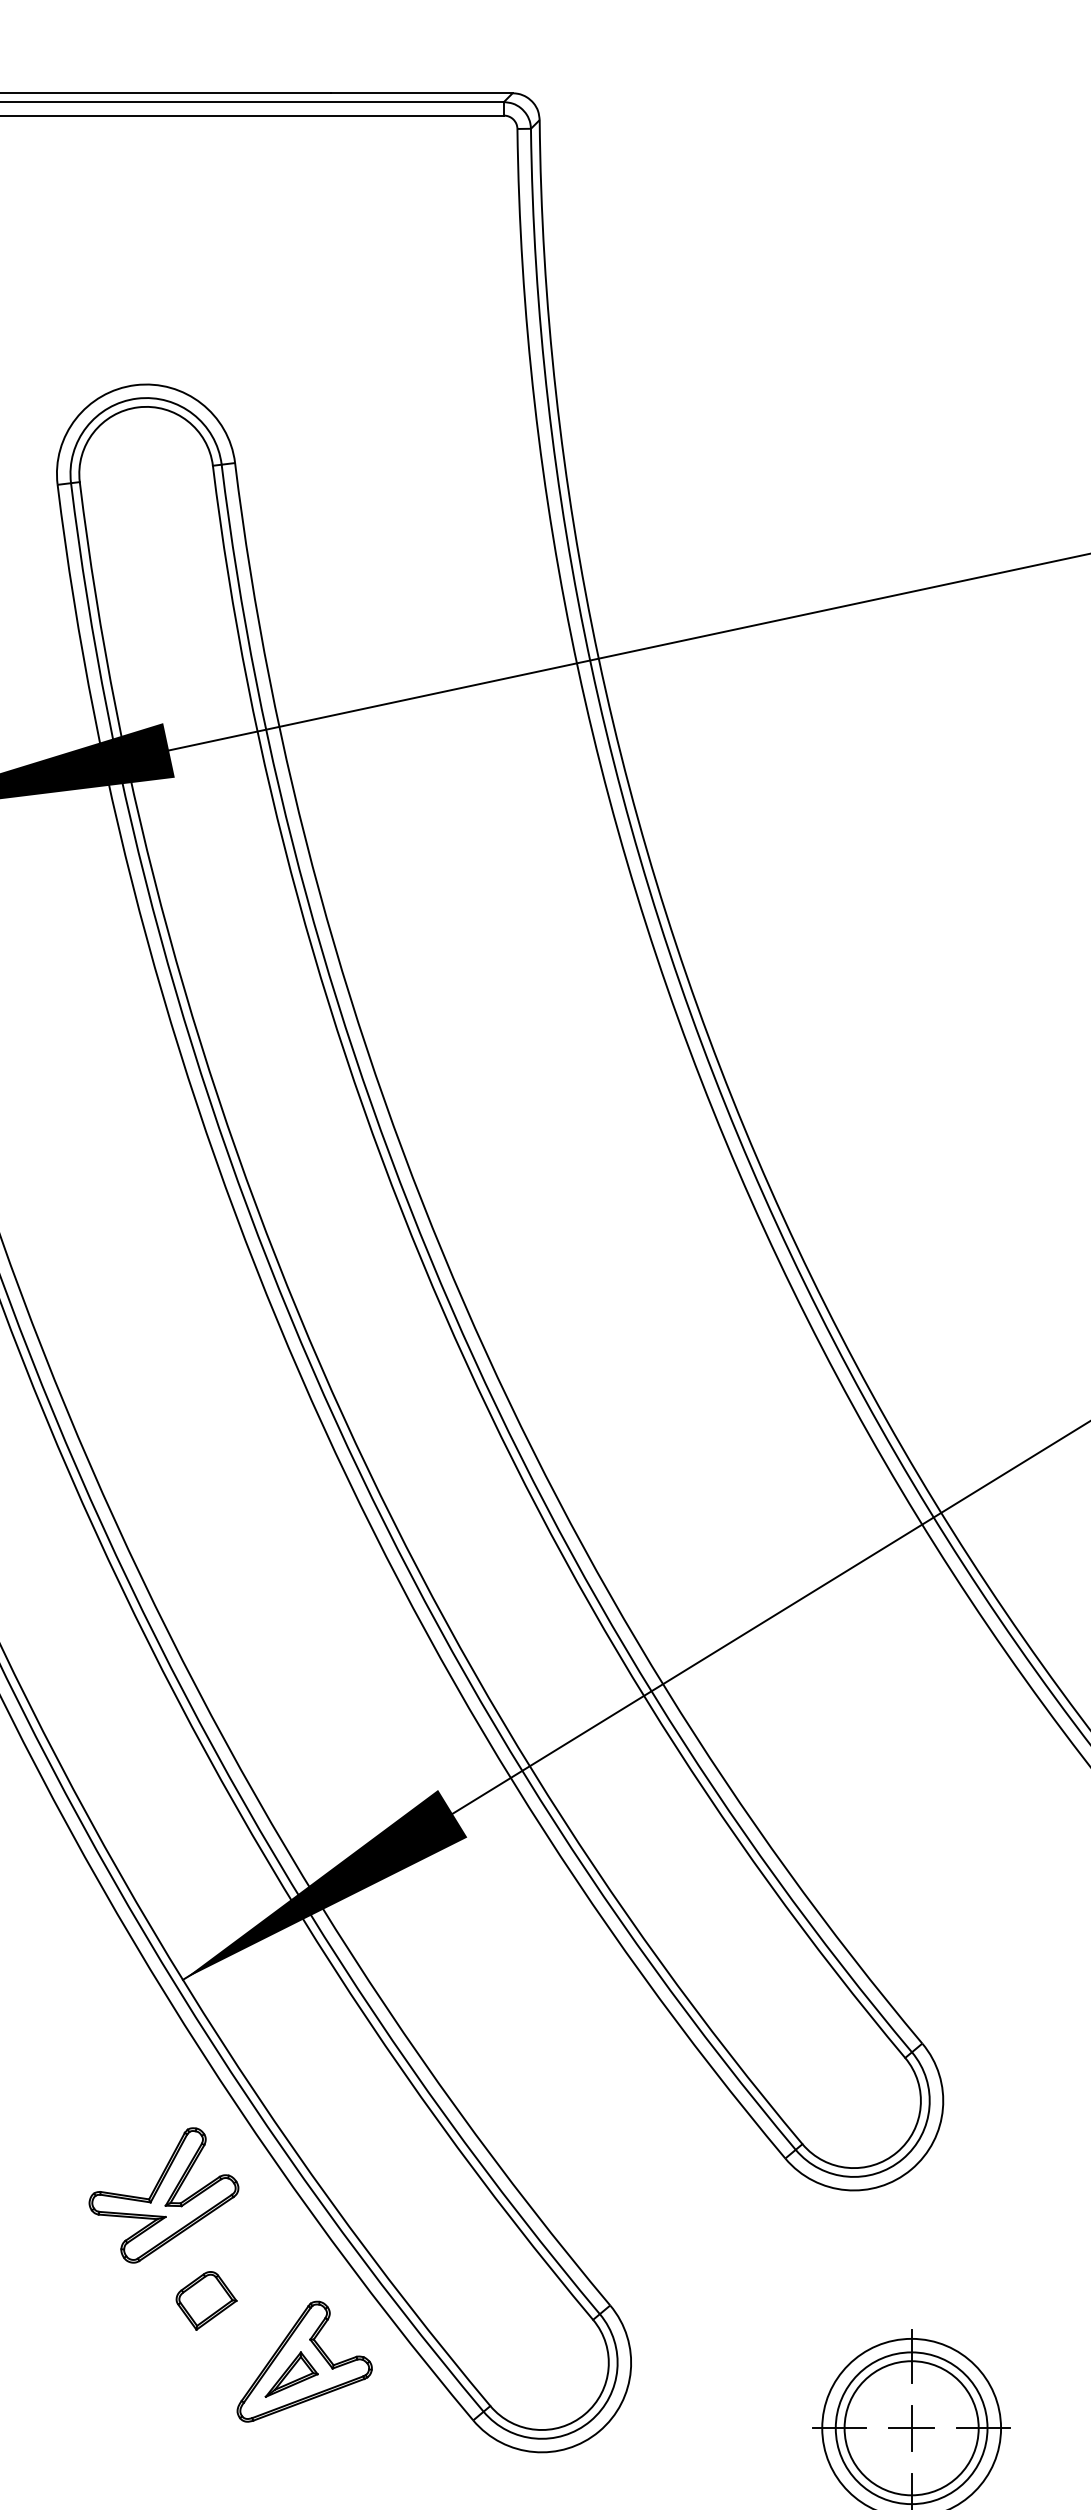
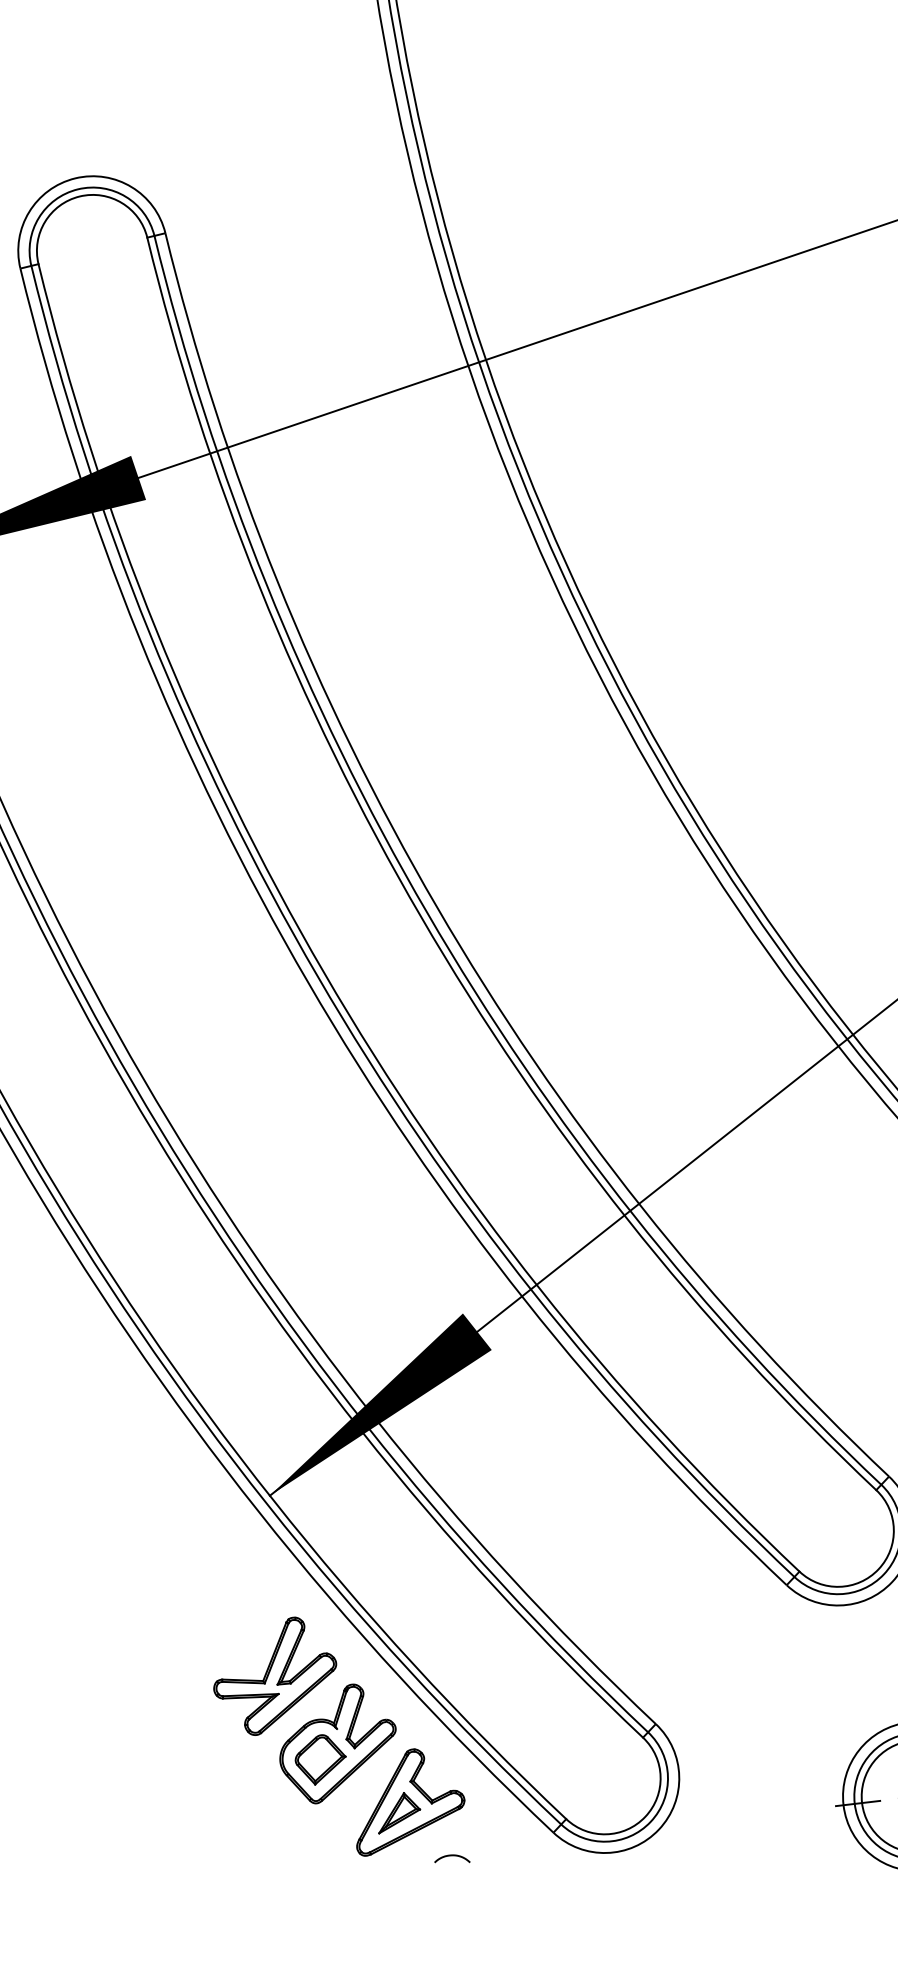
part: (228, 2284) -> (337, 1743), added
curve: (349, 2434) -> (452, 1856), added

